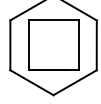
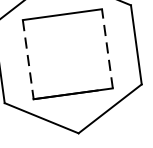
line: (28, 45) -> (28, 59), solid -> dashed
line: (78, 45) -> (107, 49), solid -> dashed

